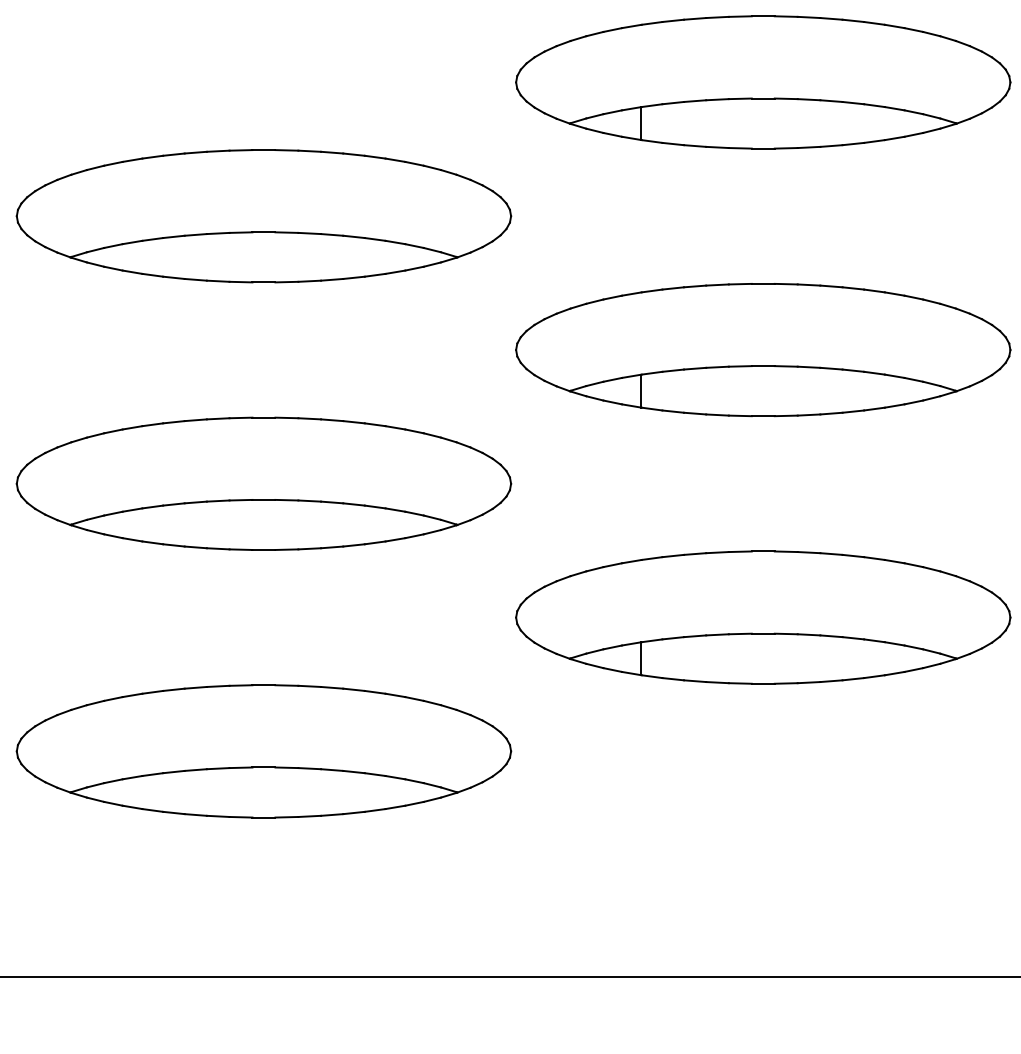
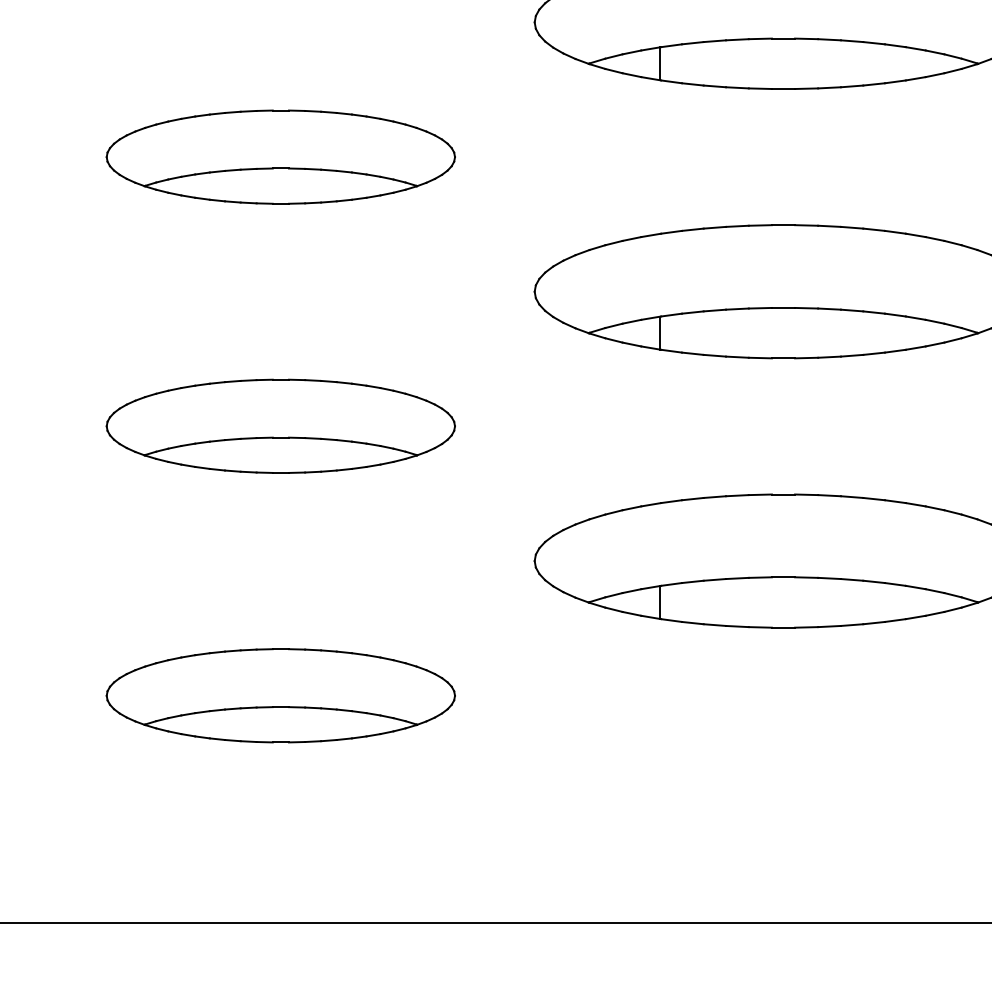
part: (263, 216) -> (280, 157), size x0.7
part: (263, 483) -> (280, 426), size x0.7
part: (263, 751) -> (280, 695), size x0.7

